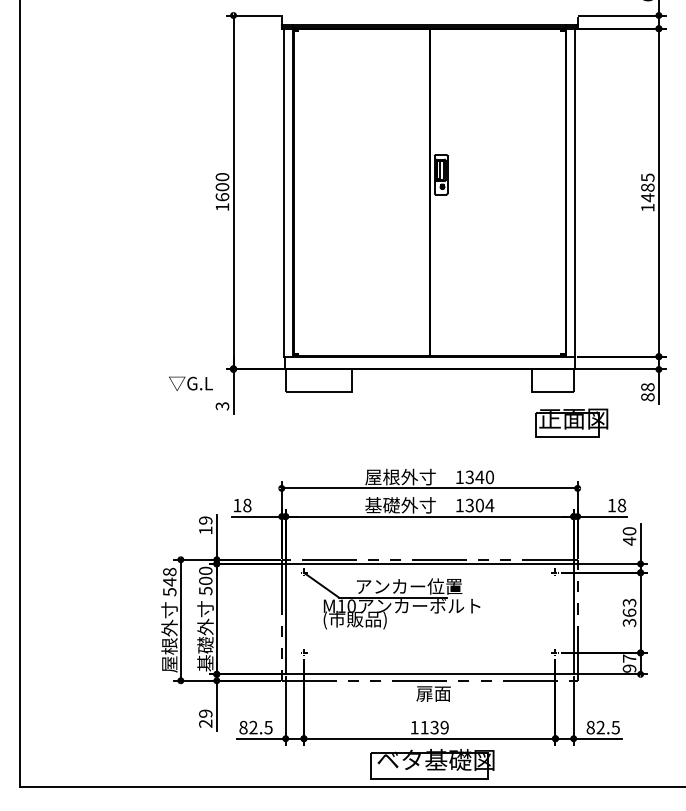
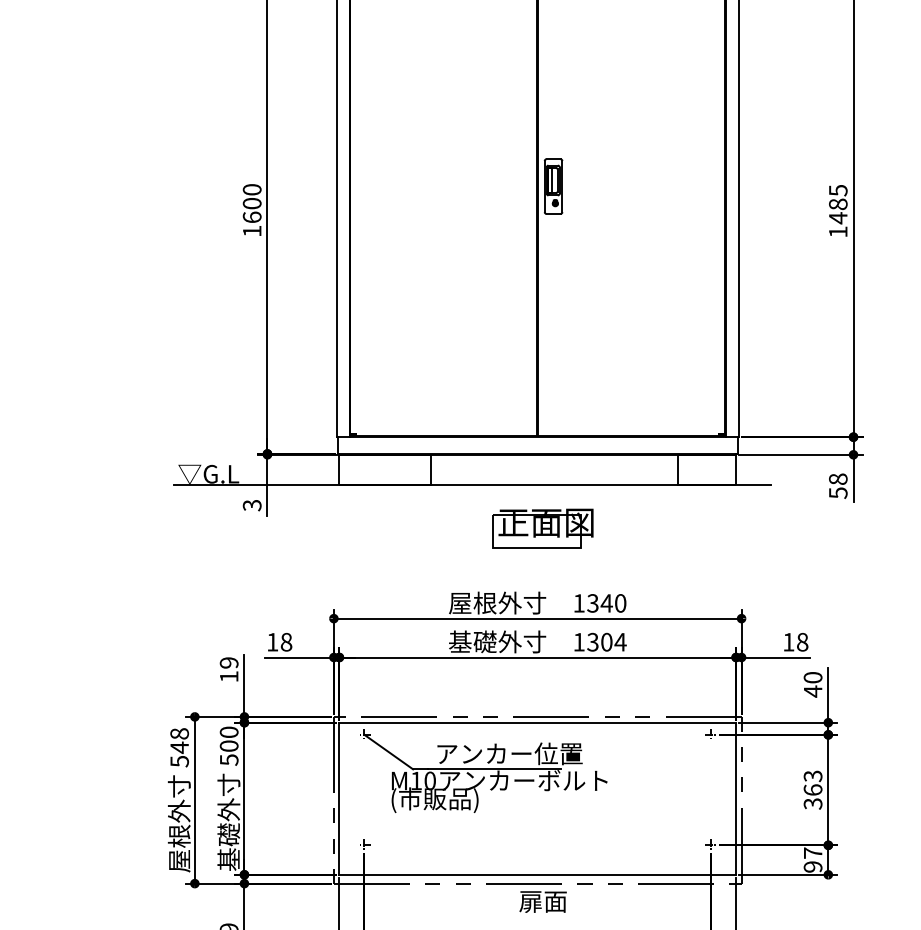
line: (381, 391) -> (471, 485), added
text: (647, 397) -> (837, 493), 88 -> 58
part: (571, 422) -> (542, 527), moved

